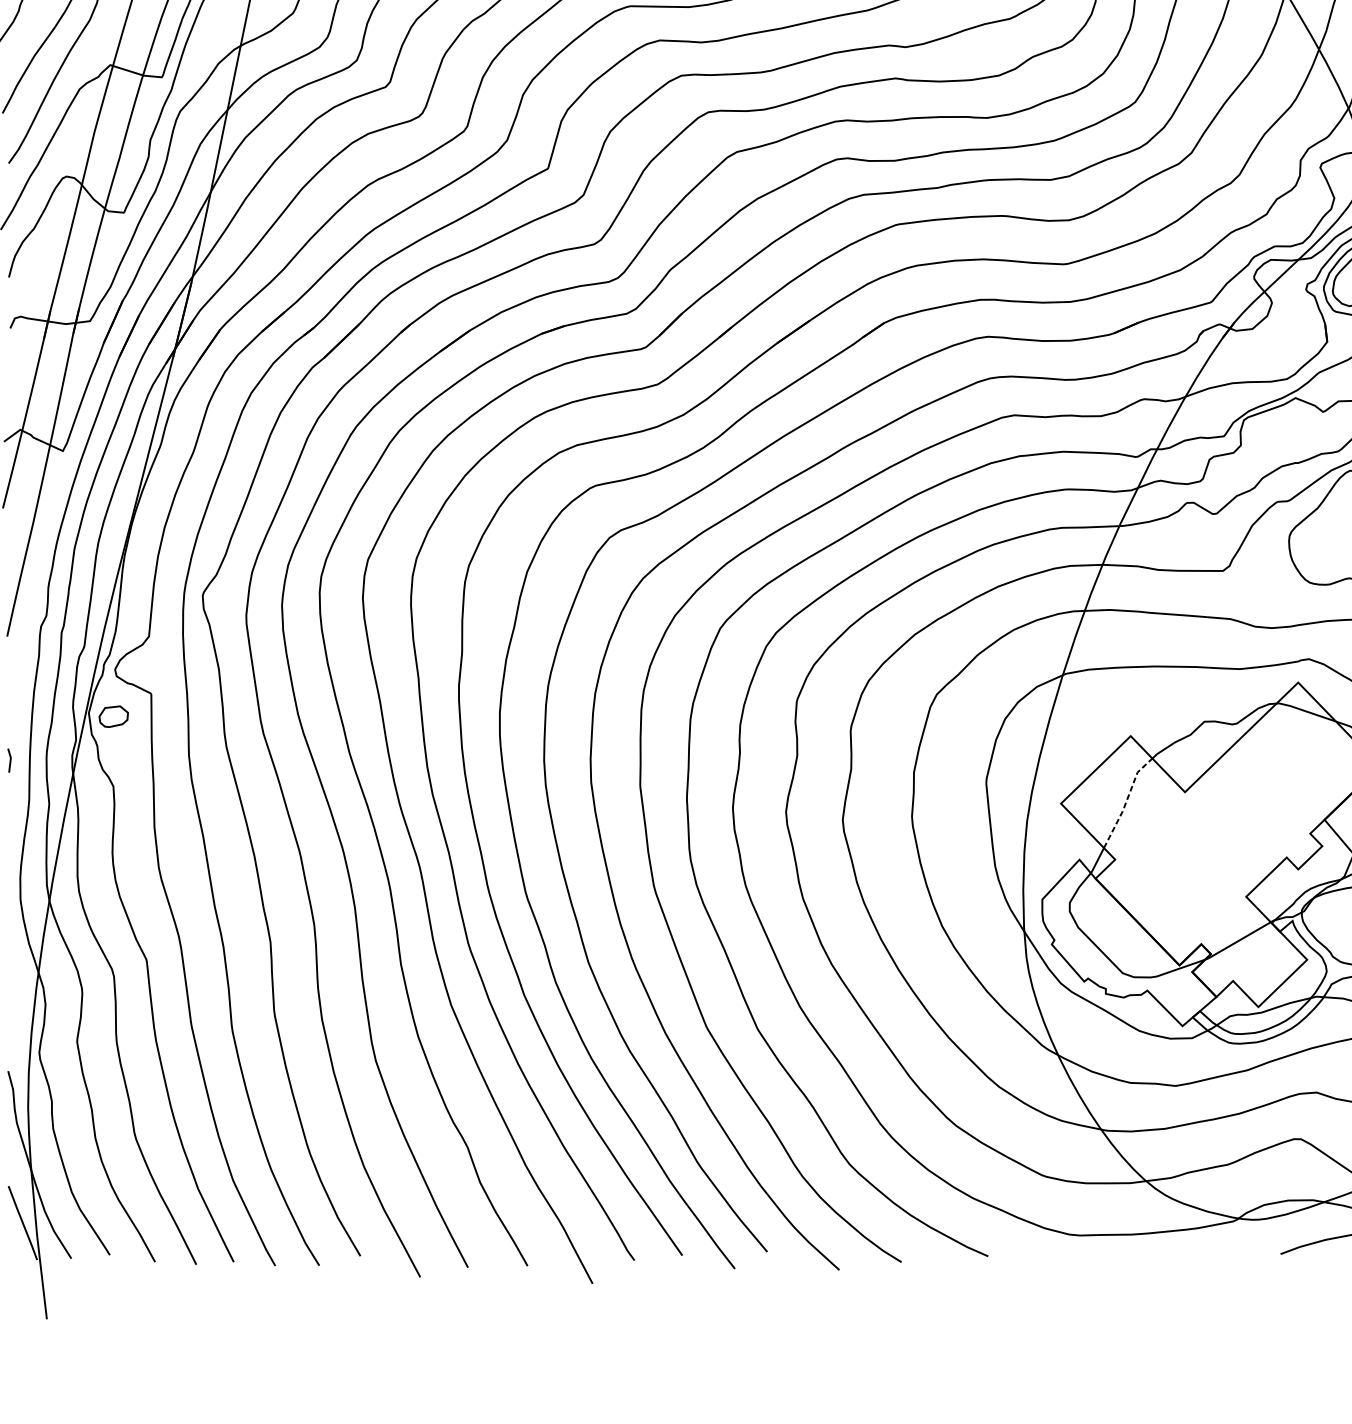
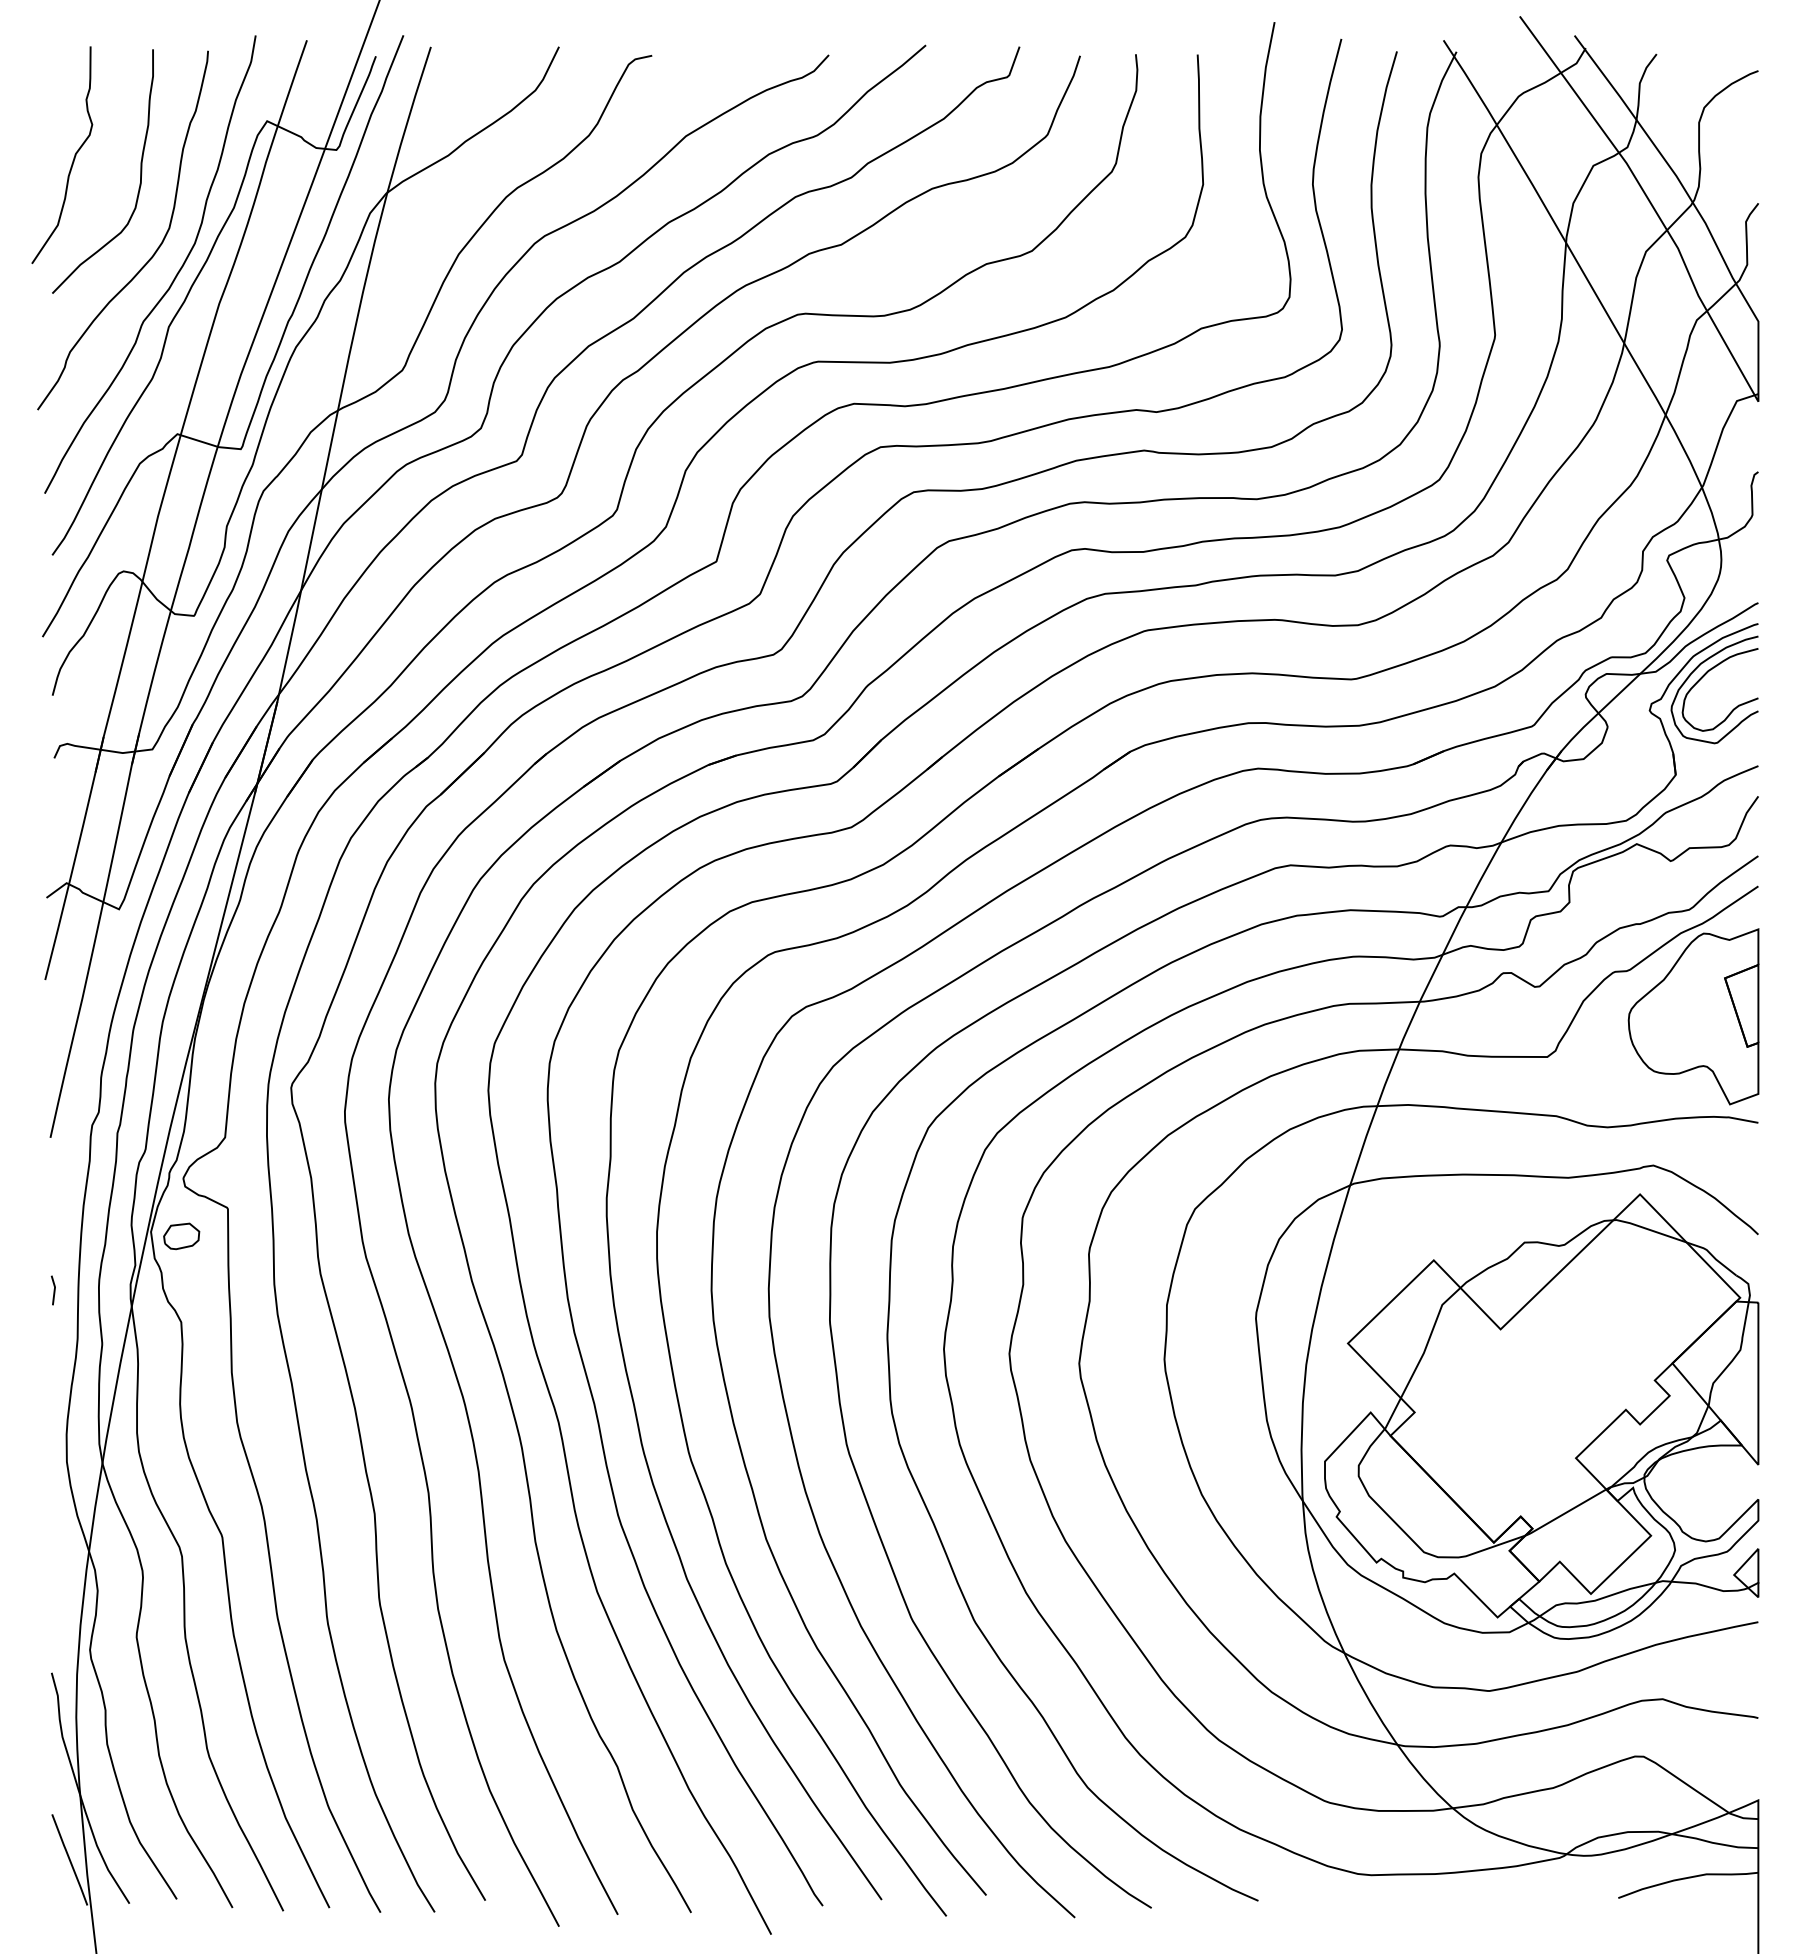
line: (1126, 802) -> (1428, 1341), dashed -> solid

